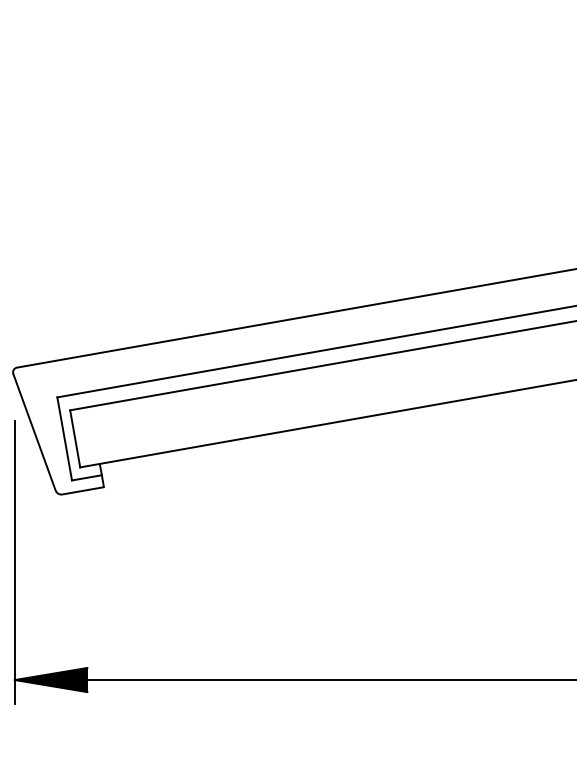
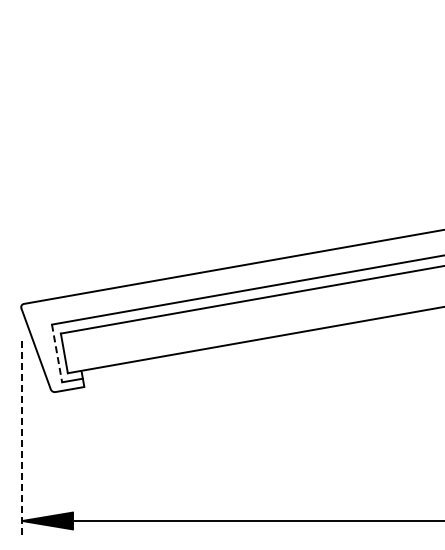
line: (65, 438) -> (57, 353), solid -> dashed
line: (14, 562) -> (22, 439), solid -> dashed

